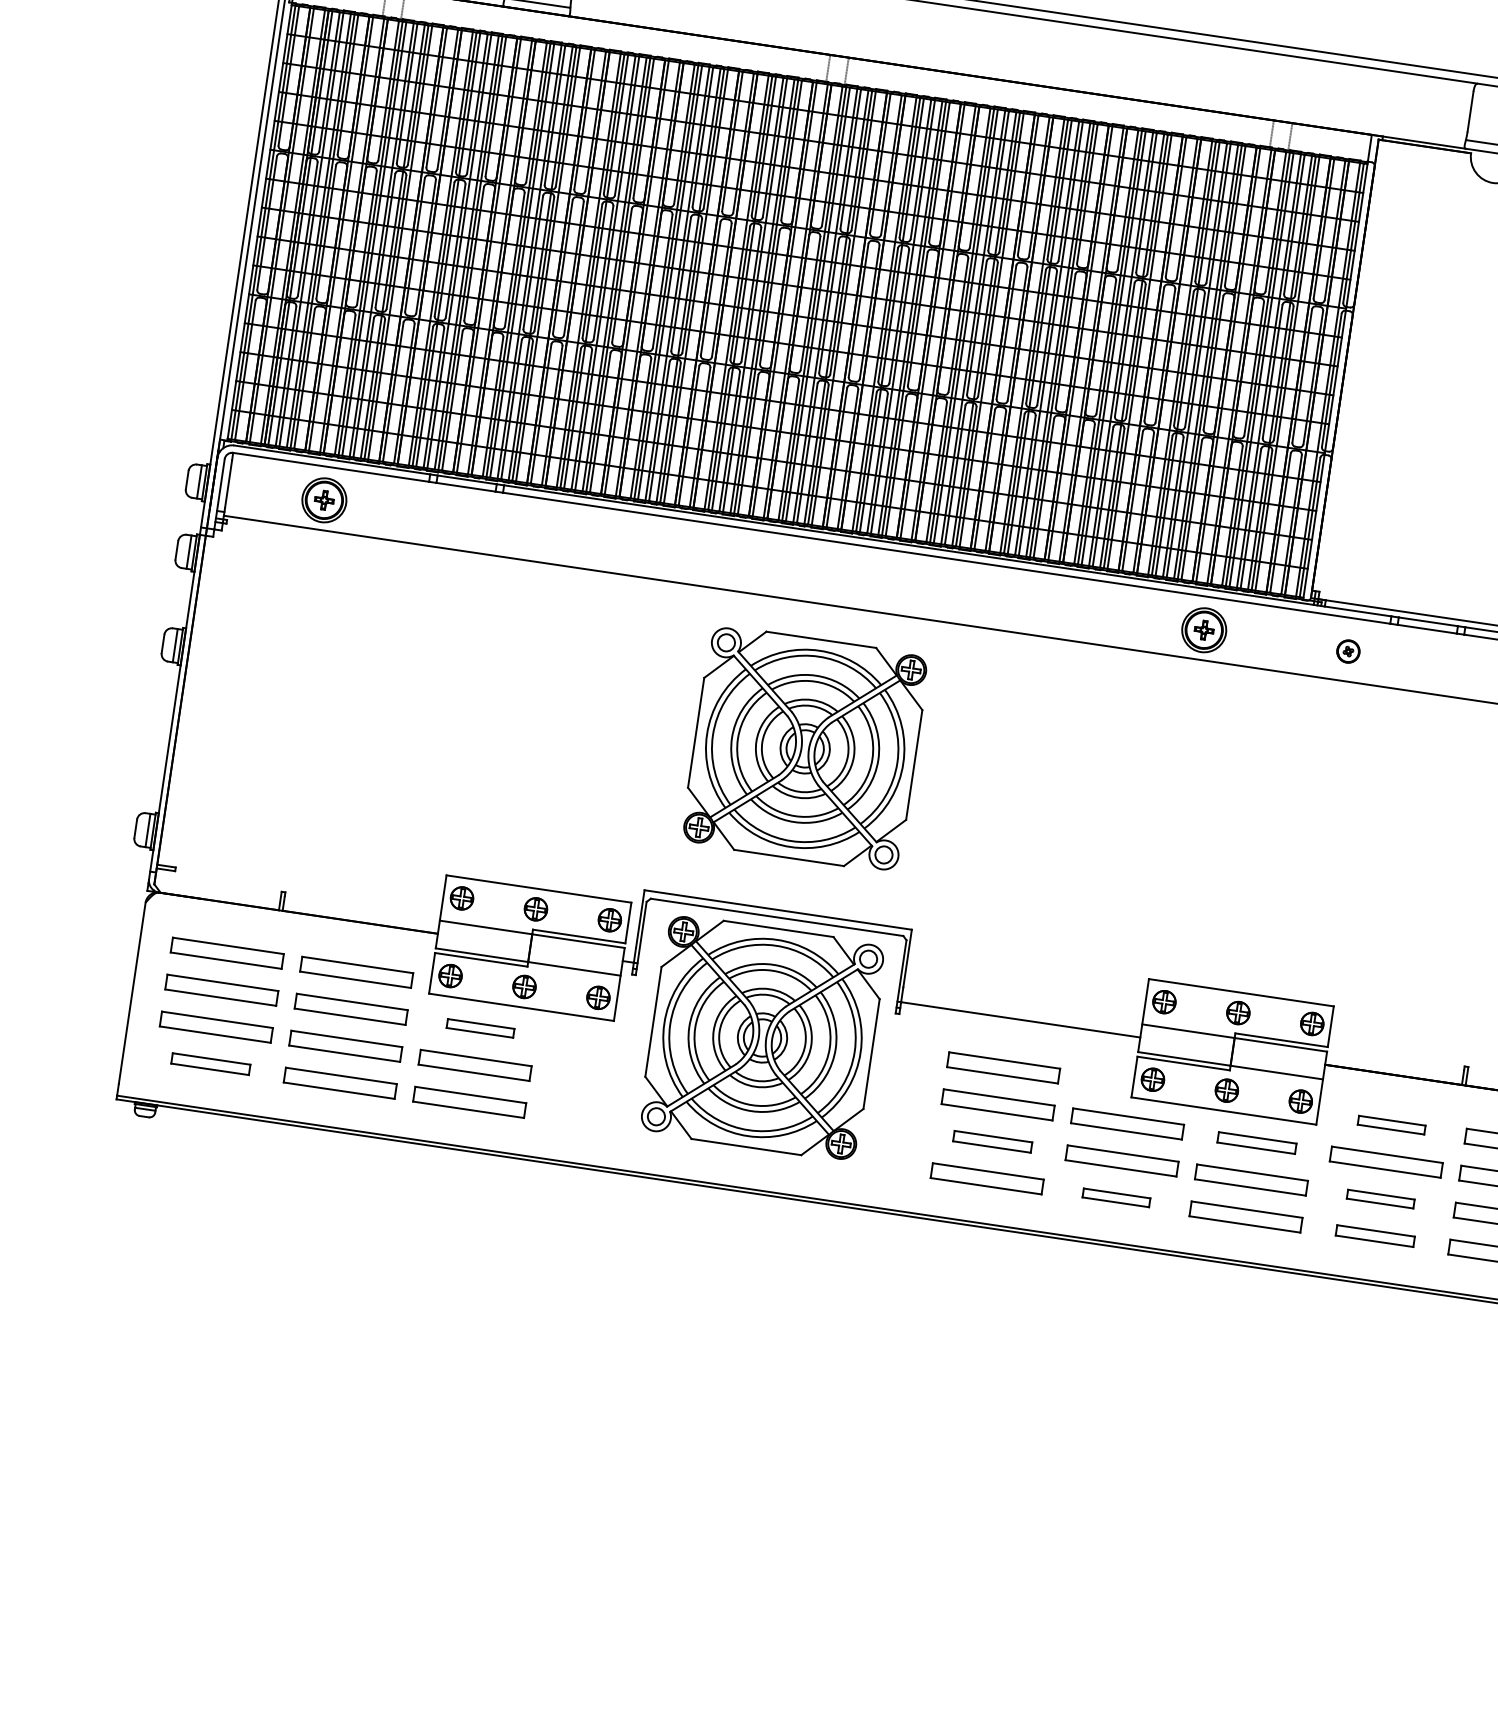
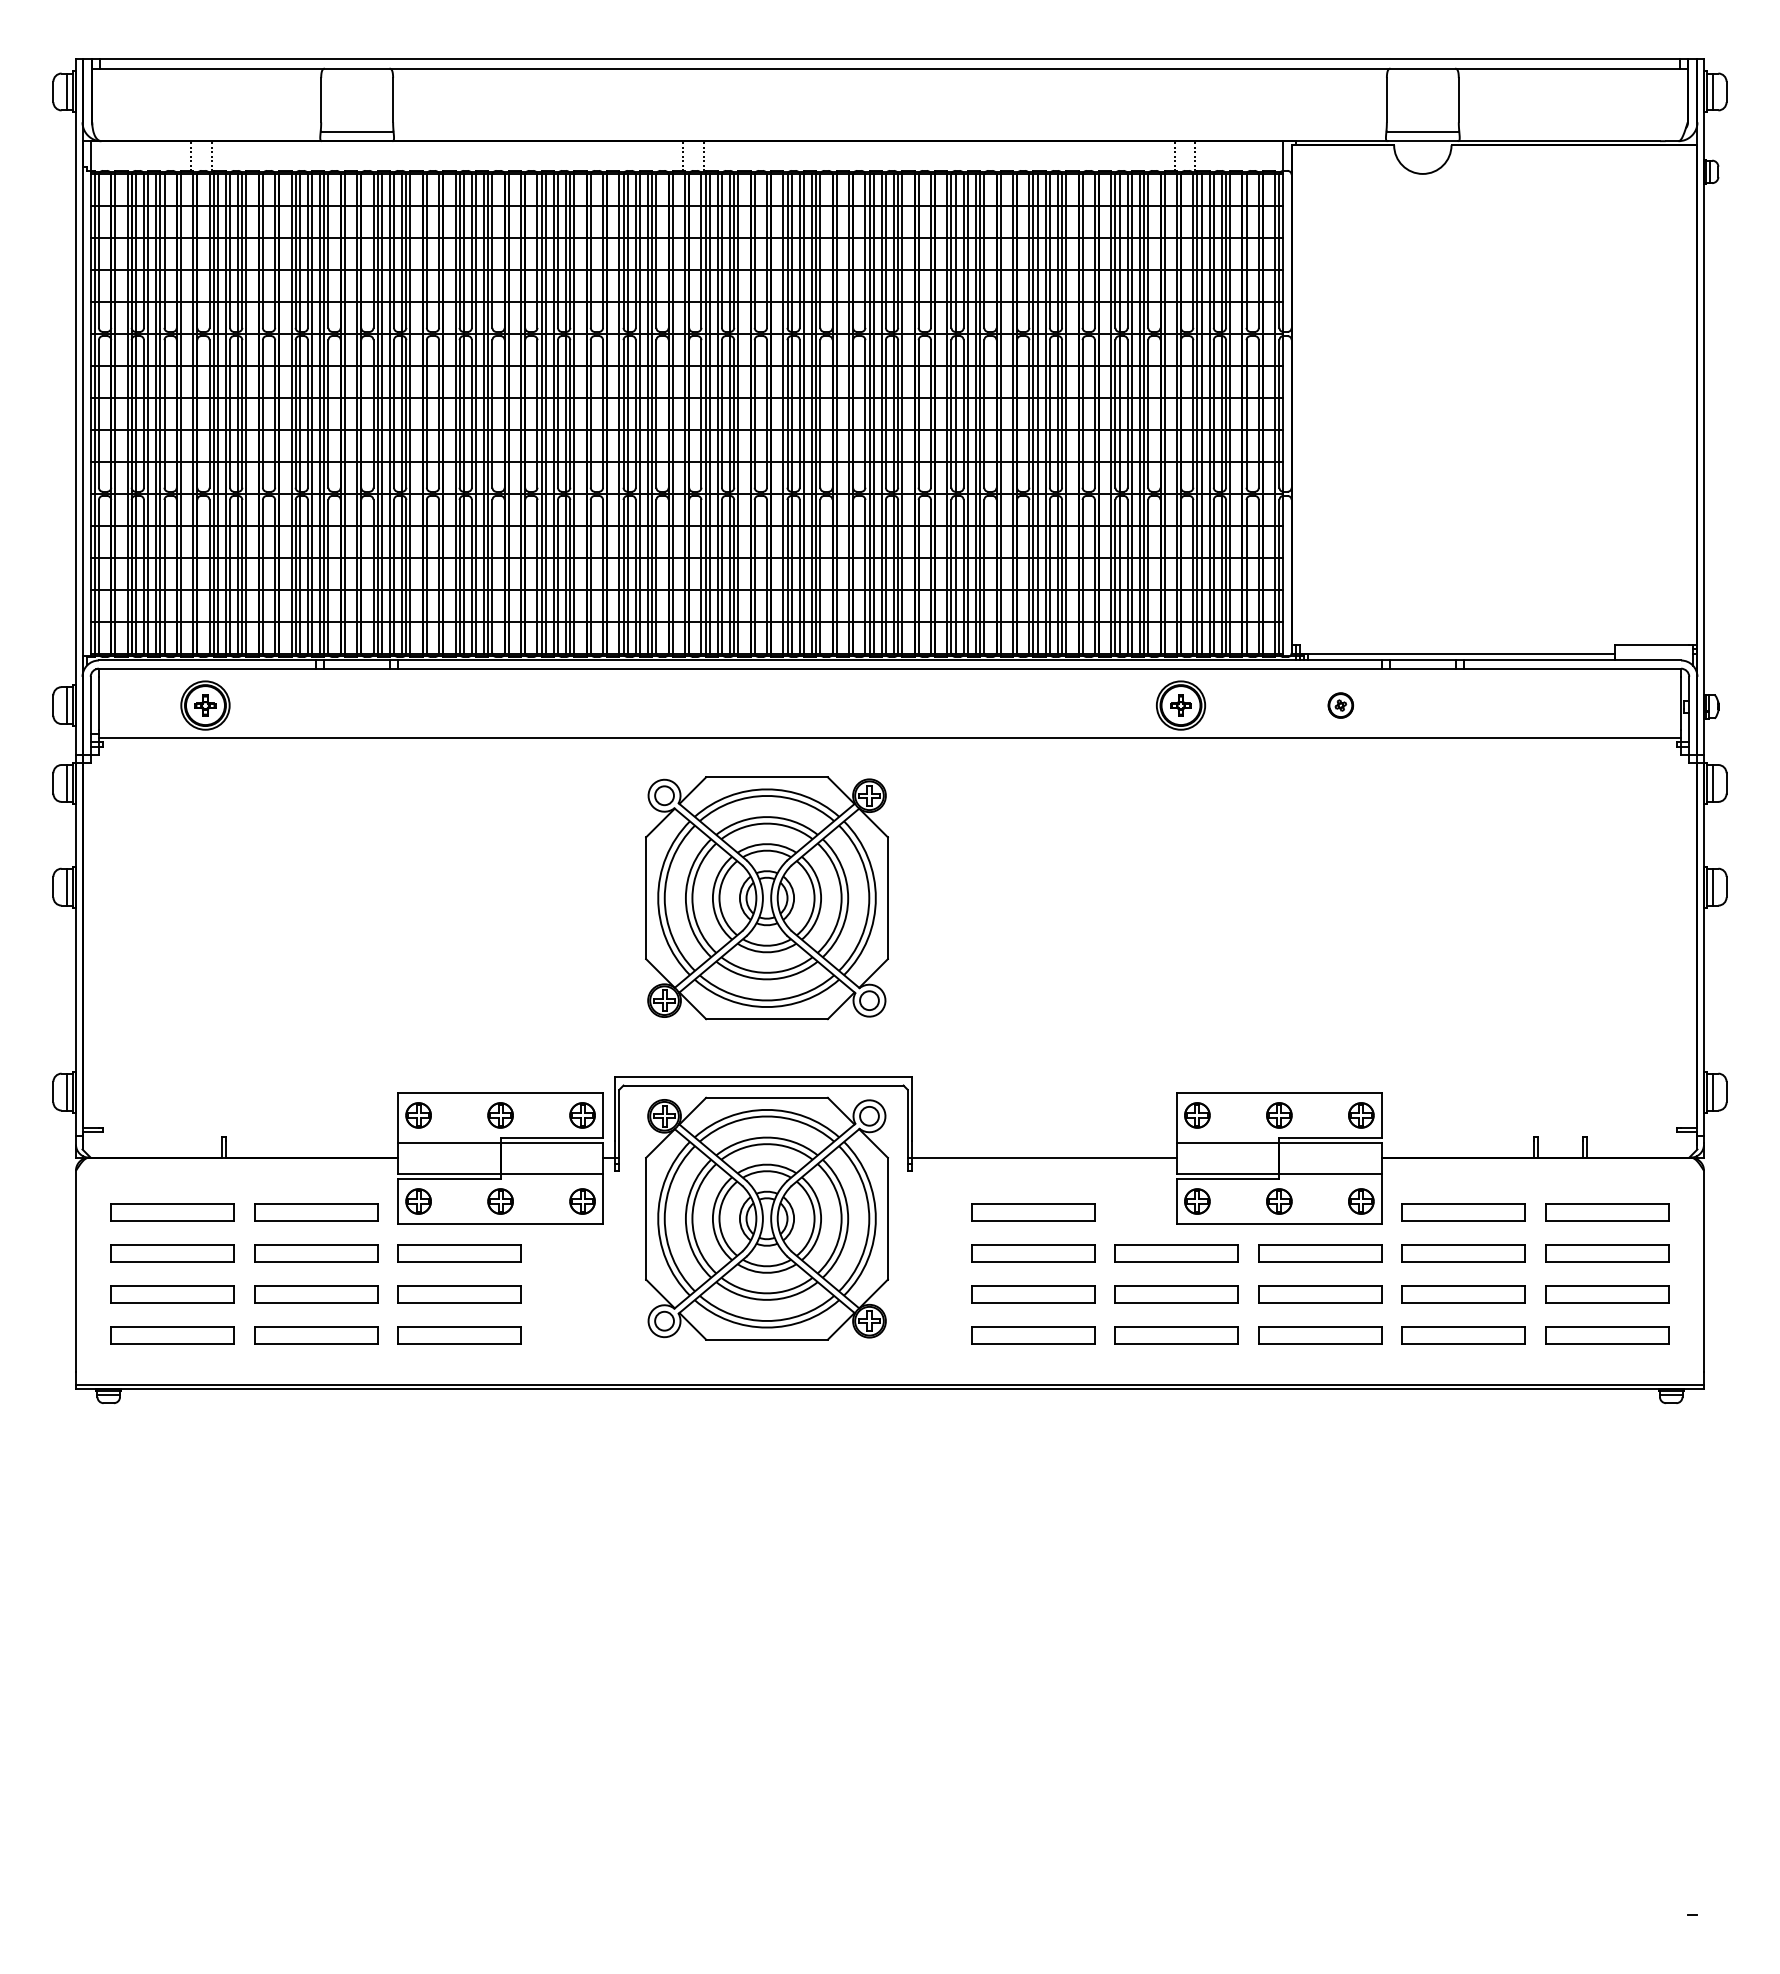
part: (480, 1028) -> (459, 1253), size x1.67
part: (210, 1064) -> (172, 1335), size x1.43
part: (1391, 1125) -> (1463, 1212), size x1.67
part: (992, 1141) -> (1033, 1294), size x1.43
part: (1257, 1143) -> (1320, 1253), size x1.43
part: (1116, 1197) -> (1176, 1335), size x1.67
part: (1380, 1199) -> (1463, 1294), size x1.67
part: (1375, 1236) -> (1463, 1335), size x1.43

